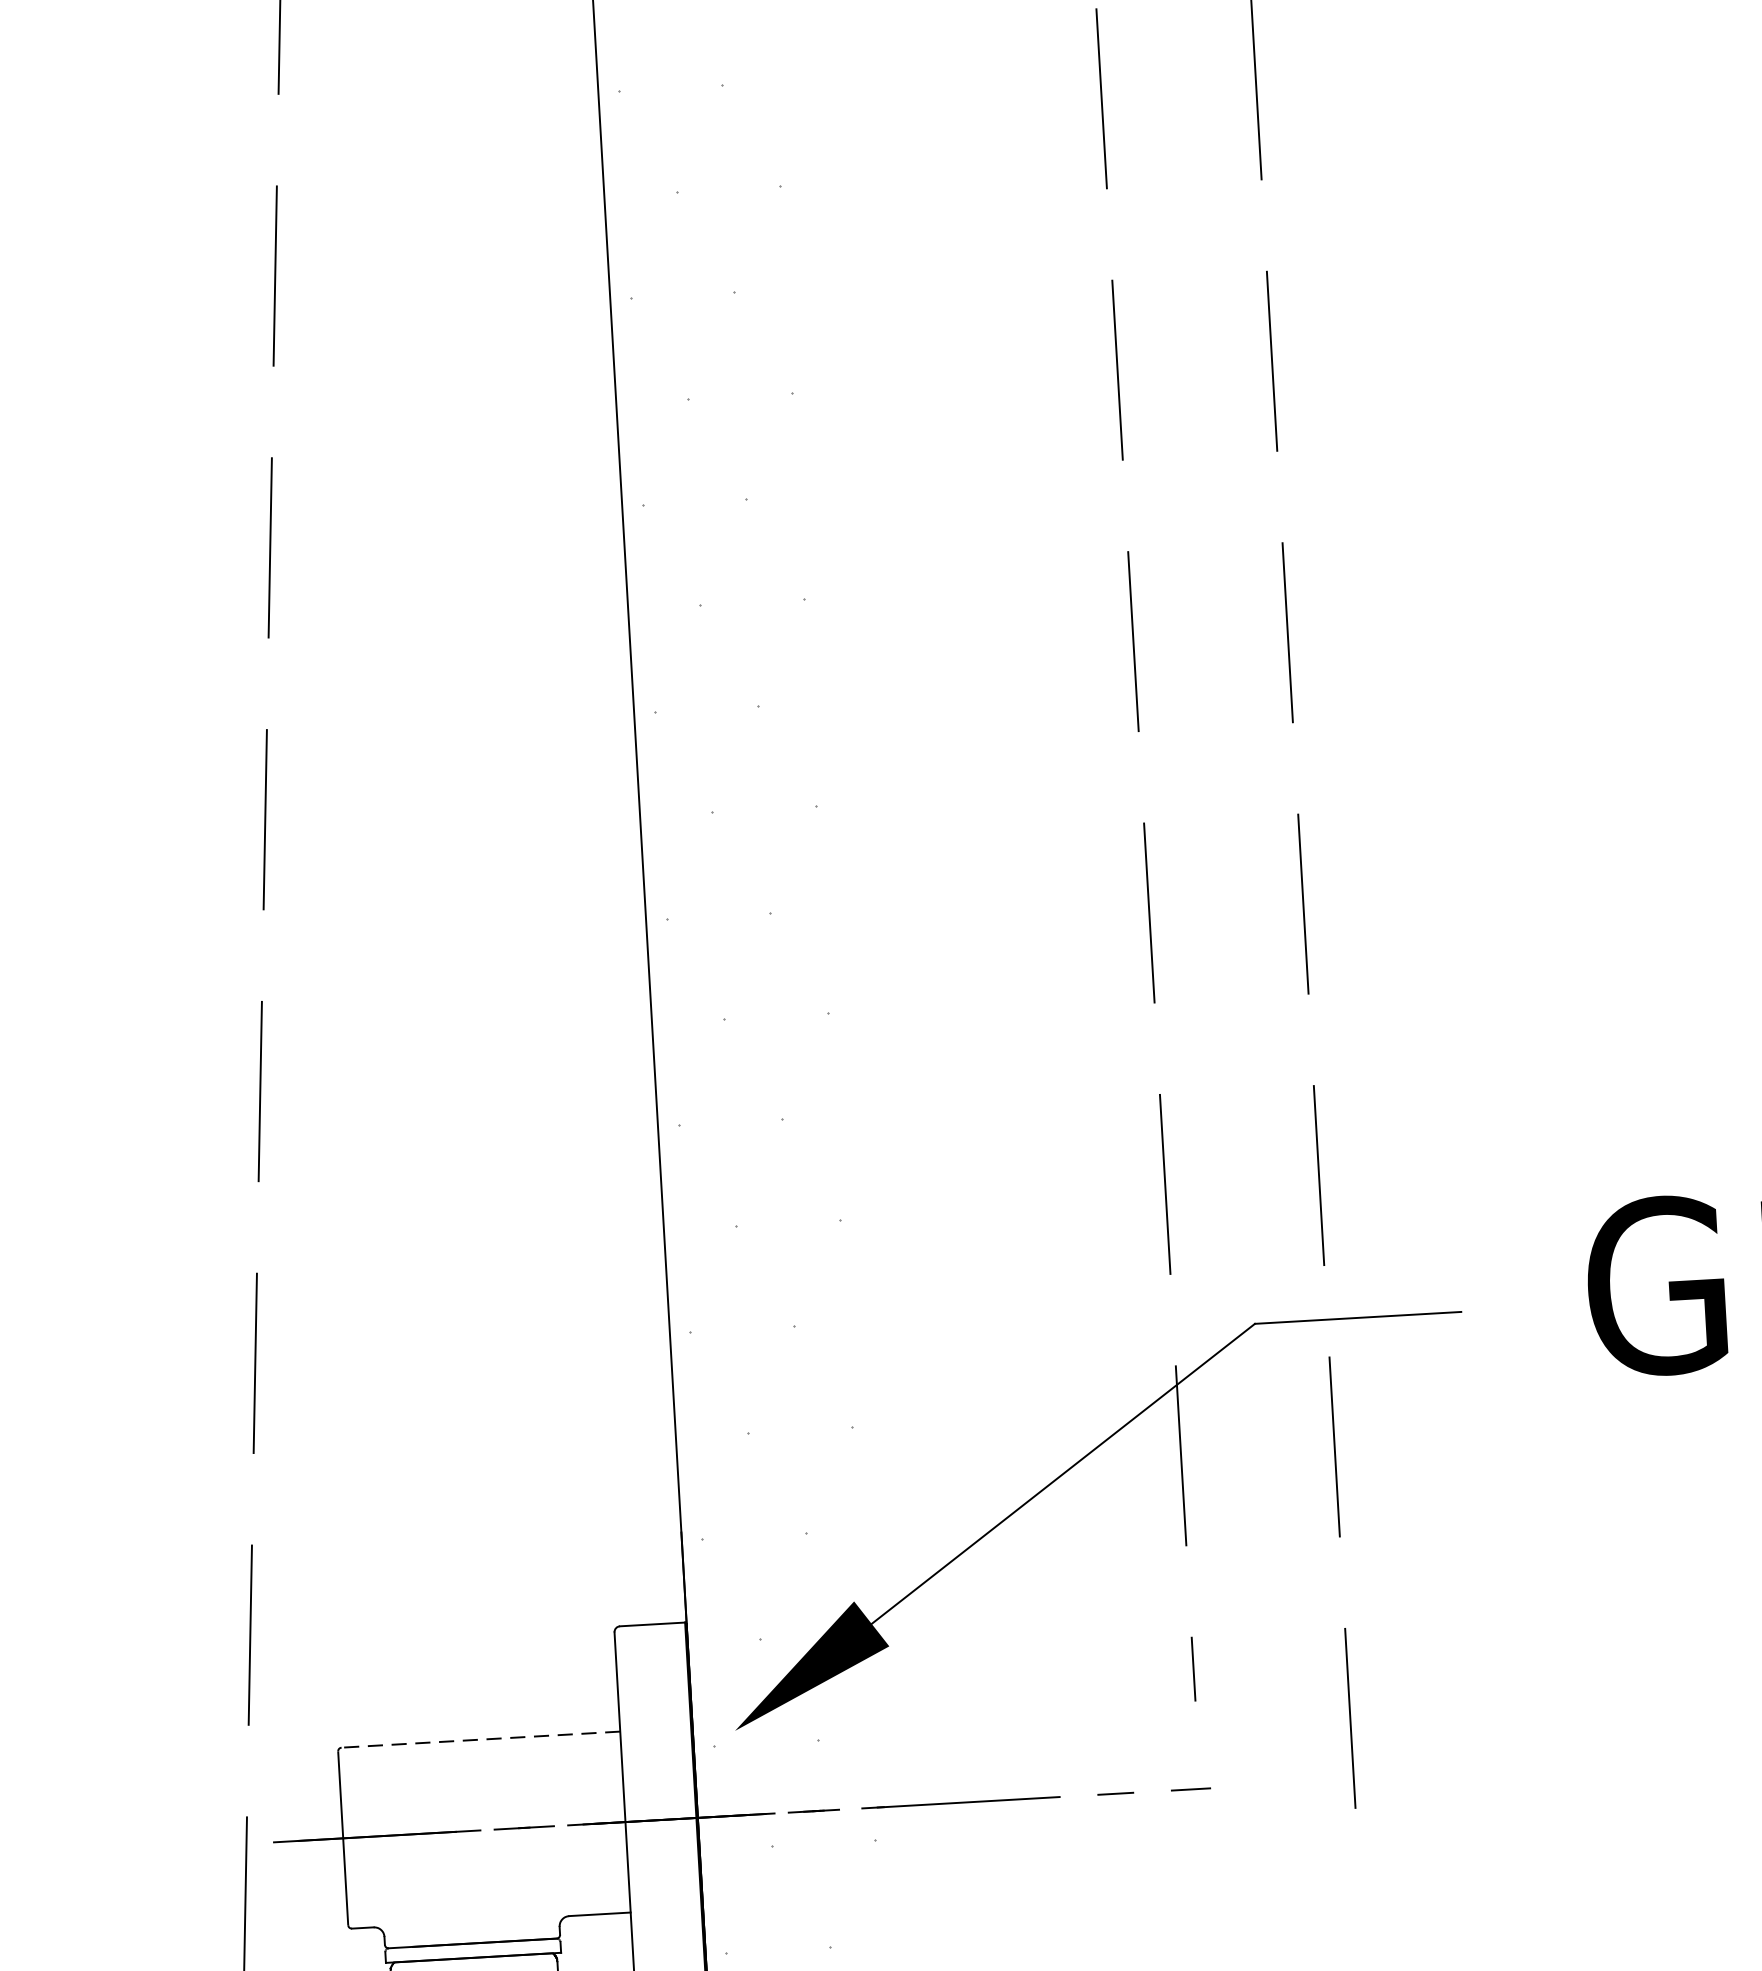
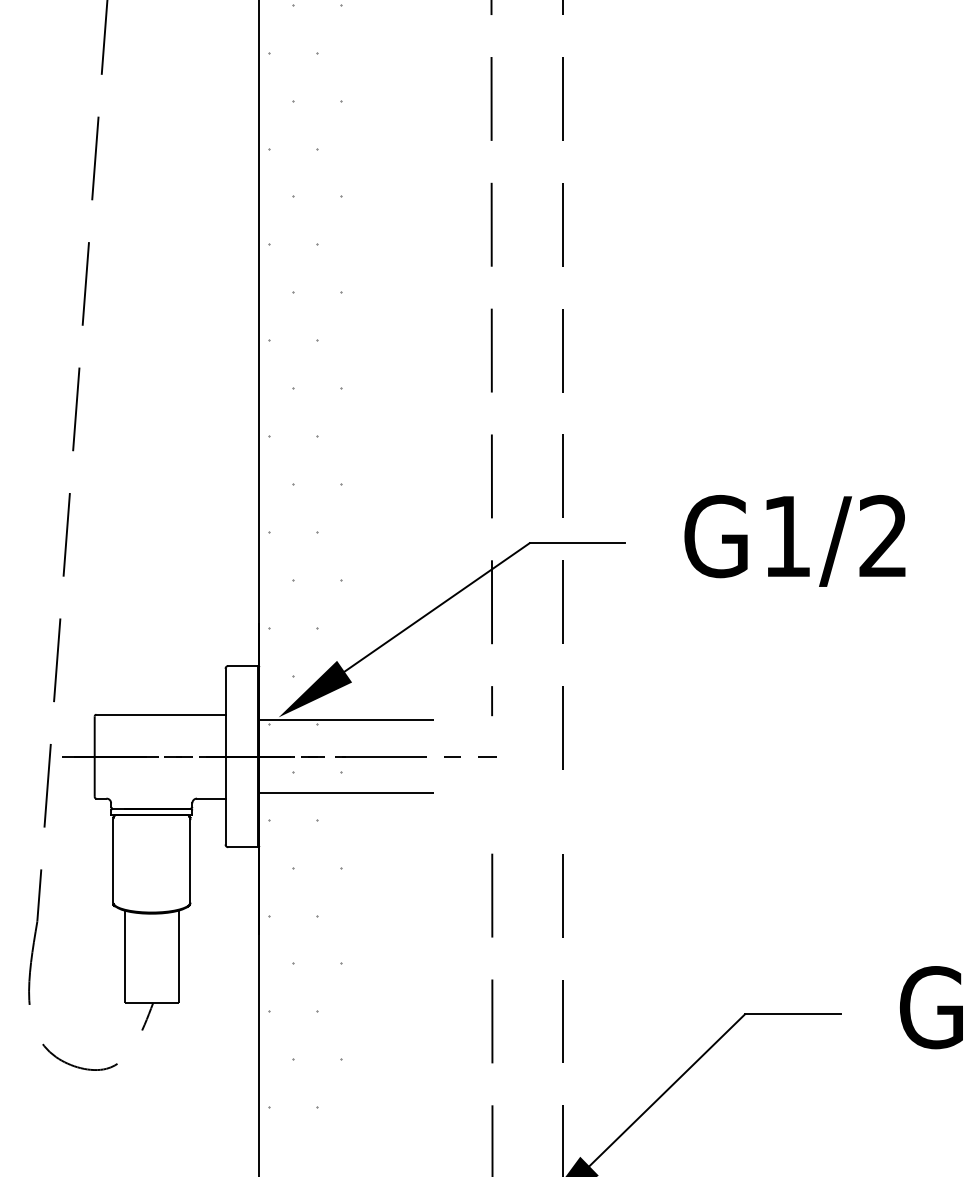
line: (881, 1726) -> (346, 719), added
line: (479, 1739) -> (160, 714), dashed -> solid
line: (890, 1886) -> (346, 793), added

